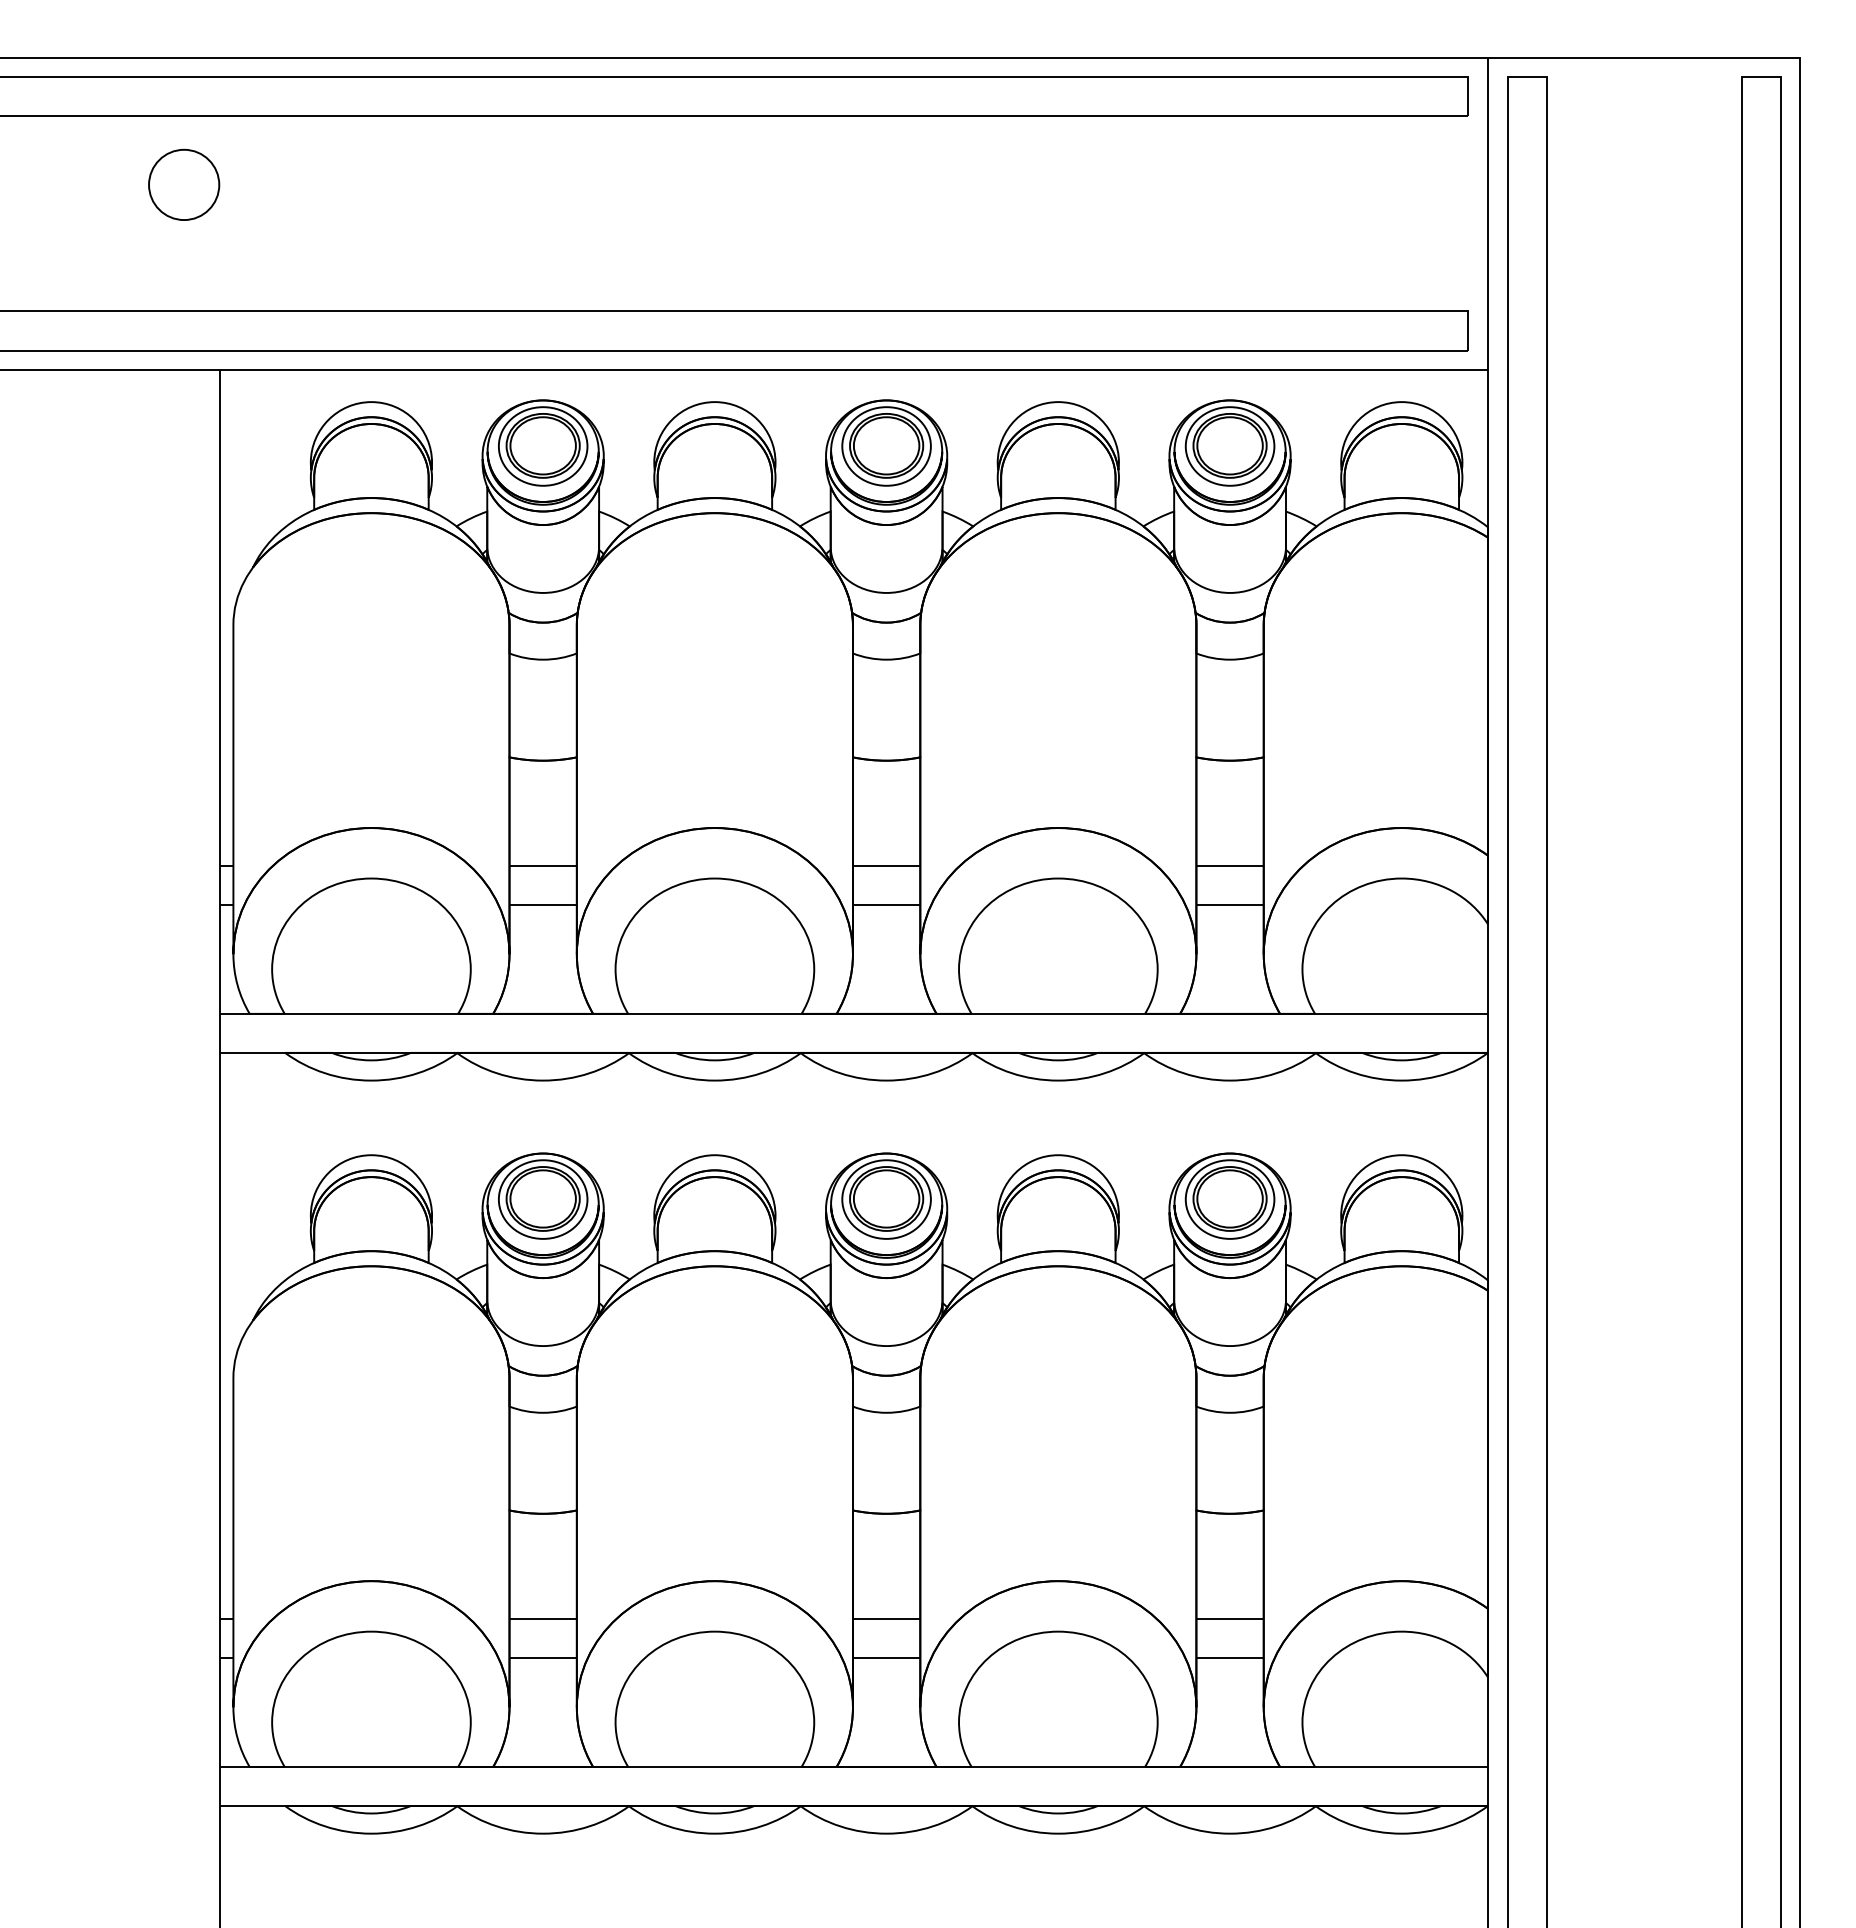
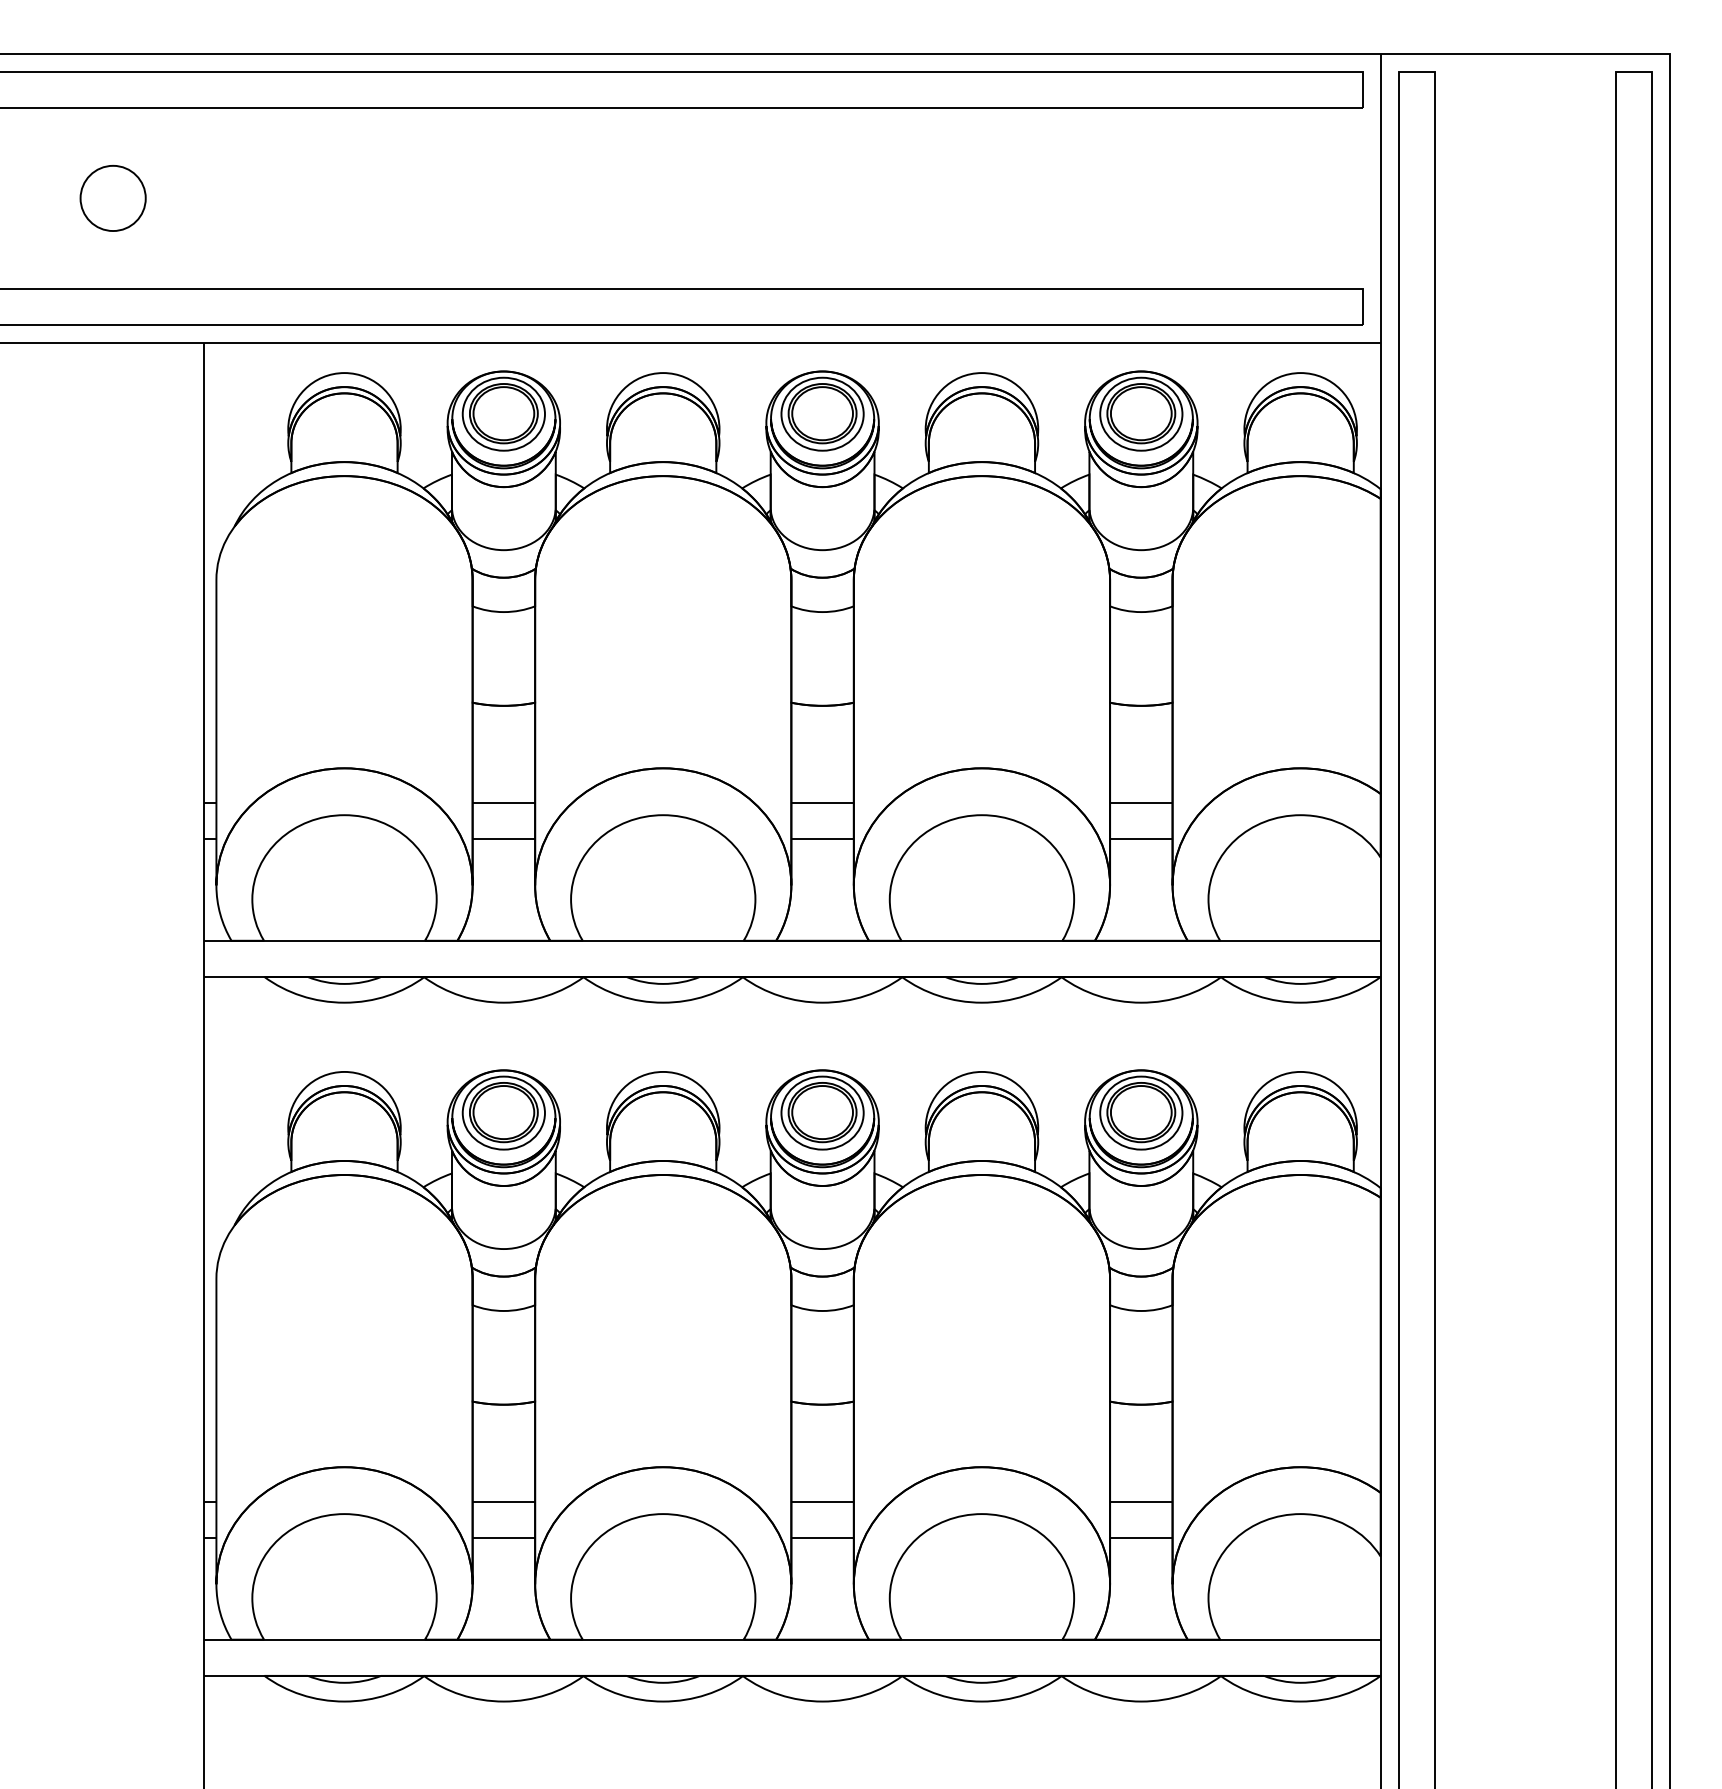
part: (184, 184) -> (113, 198), moved

